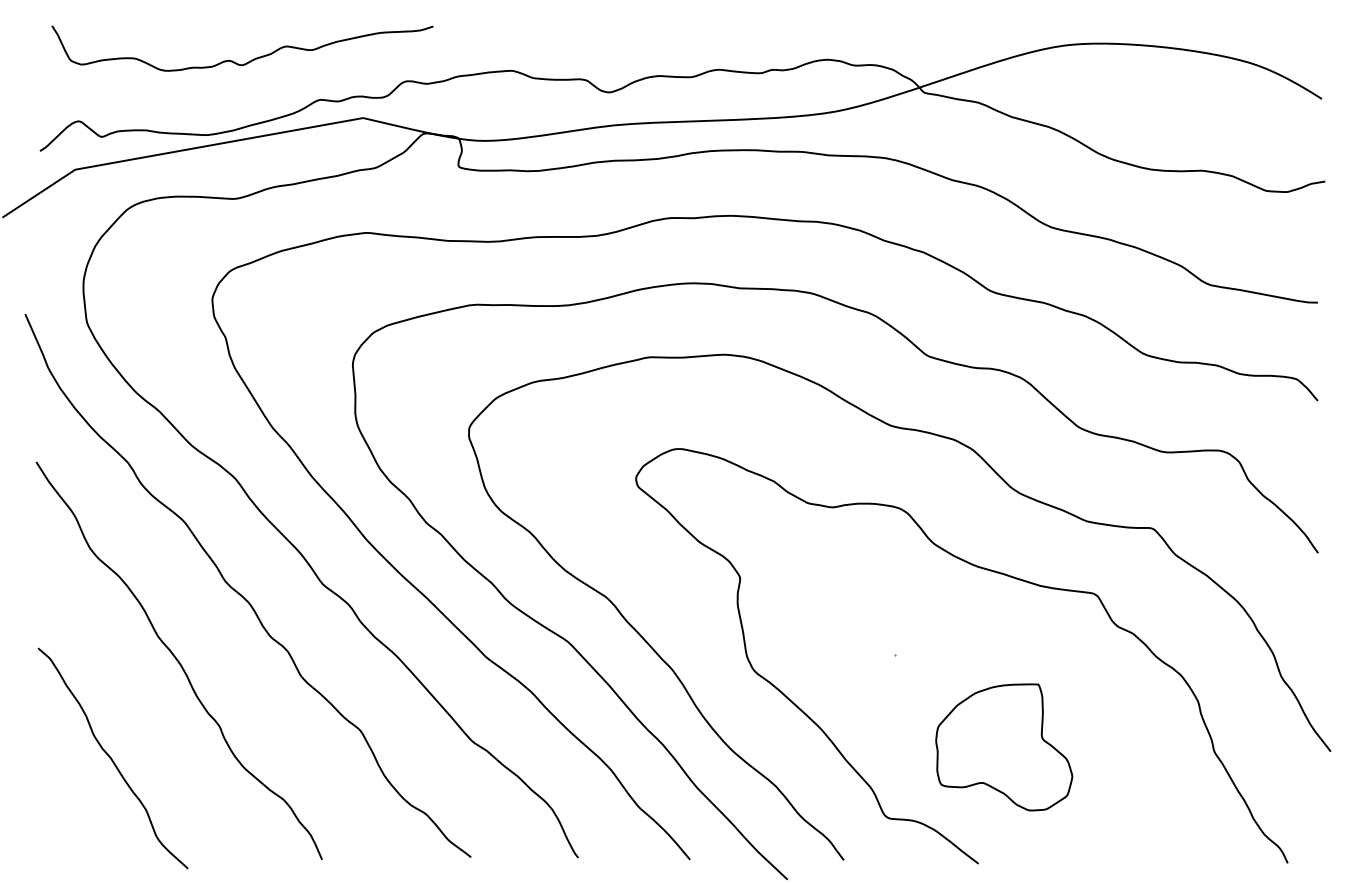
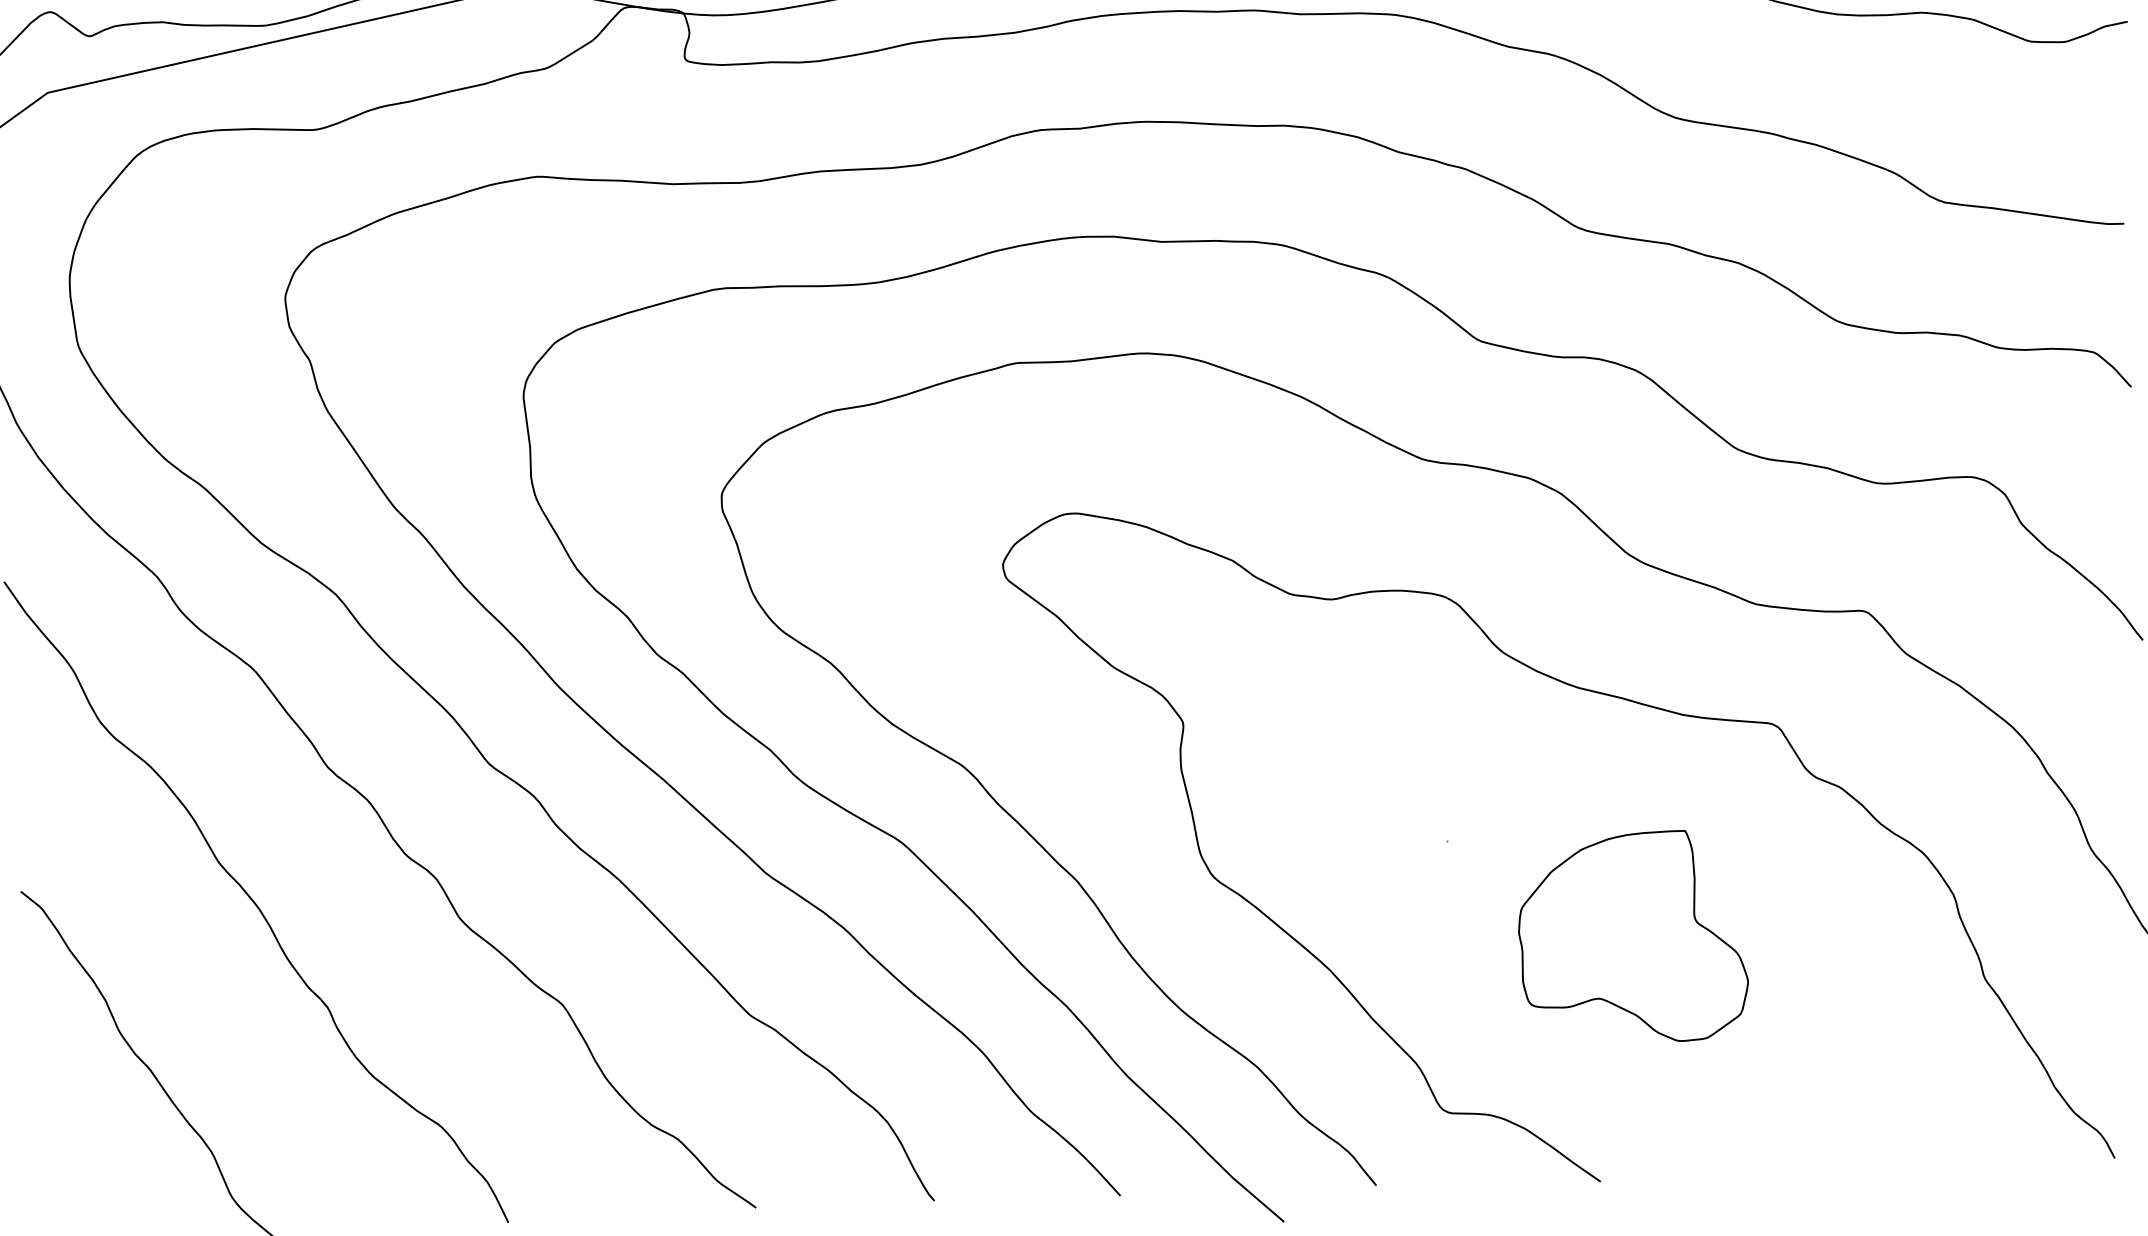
part: (1004, 747) -> (1633, 938), moved

